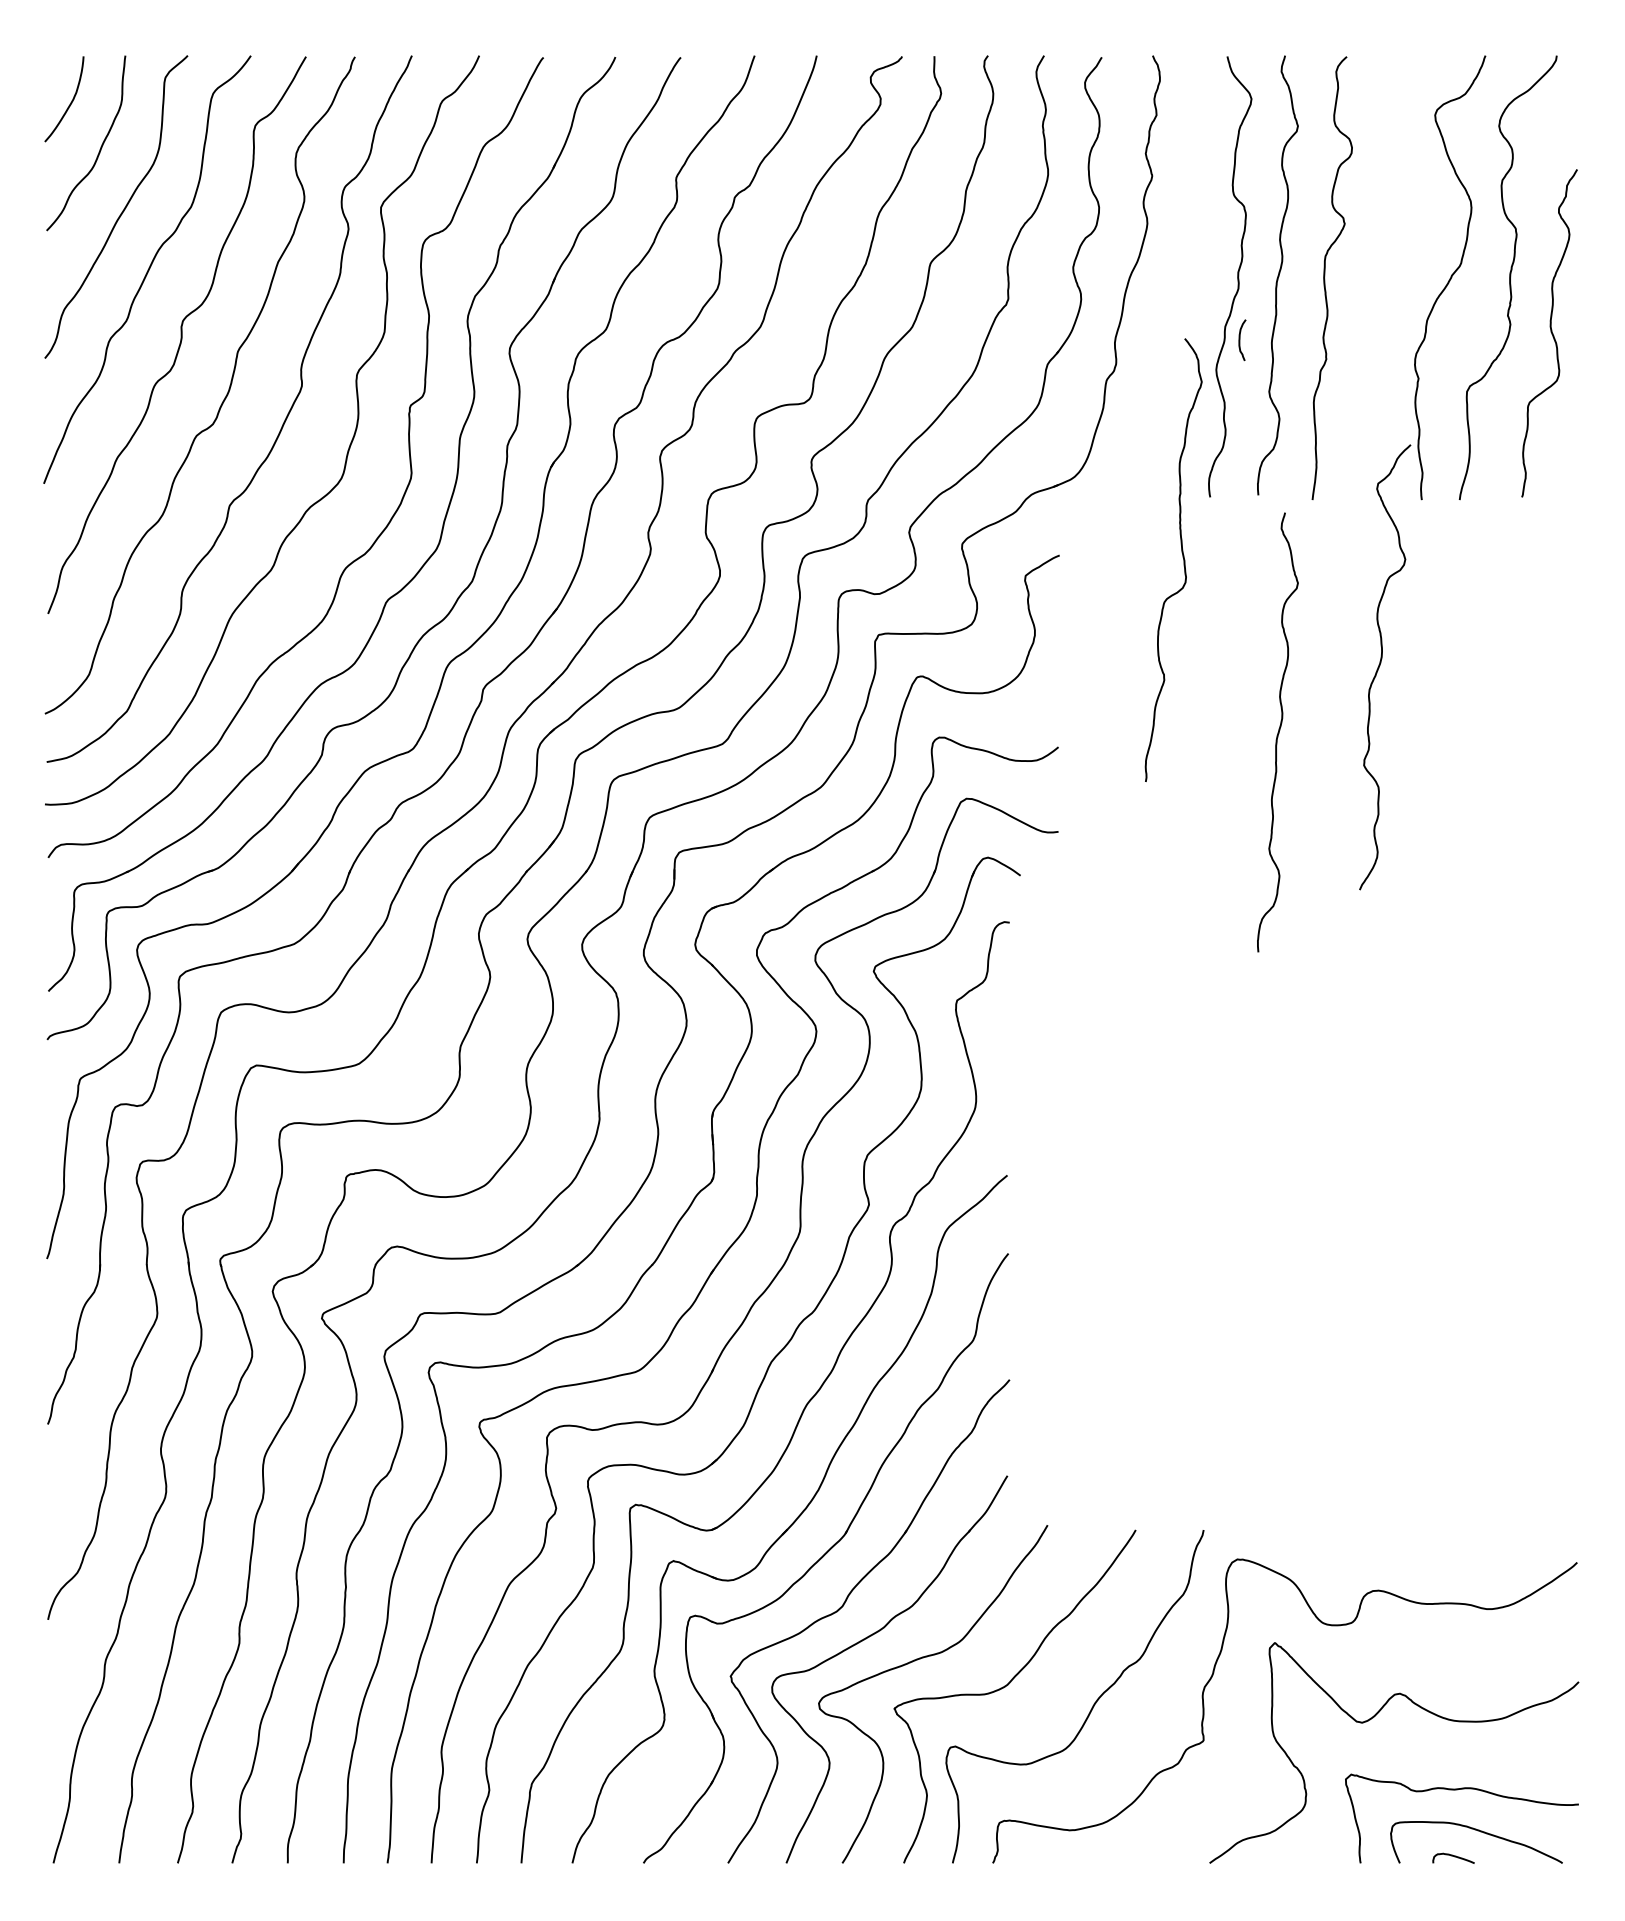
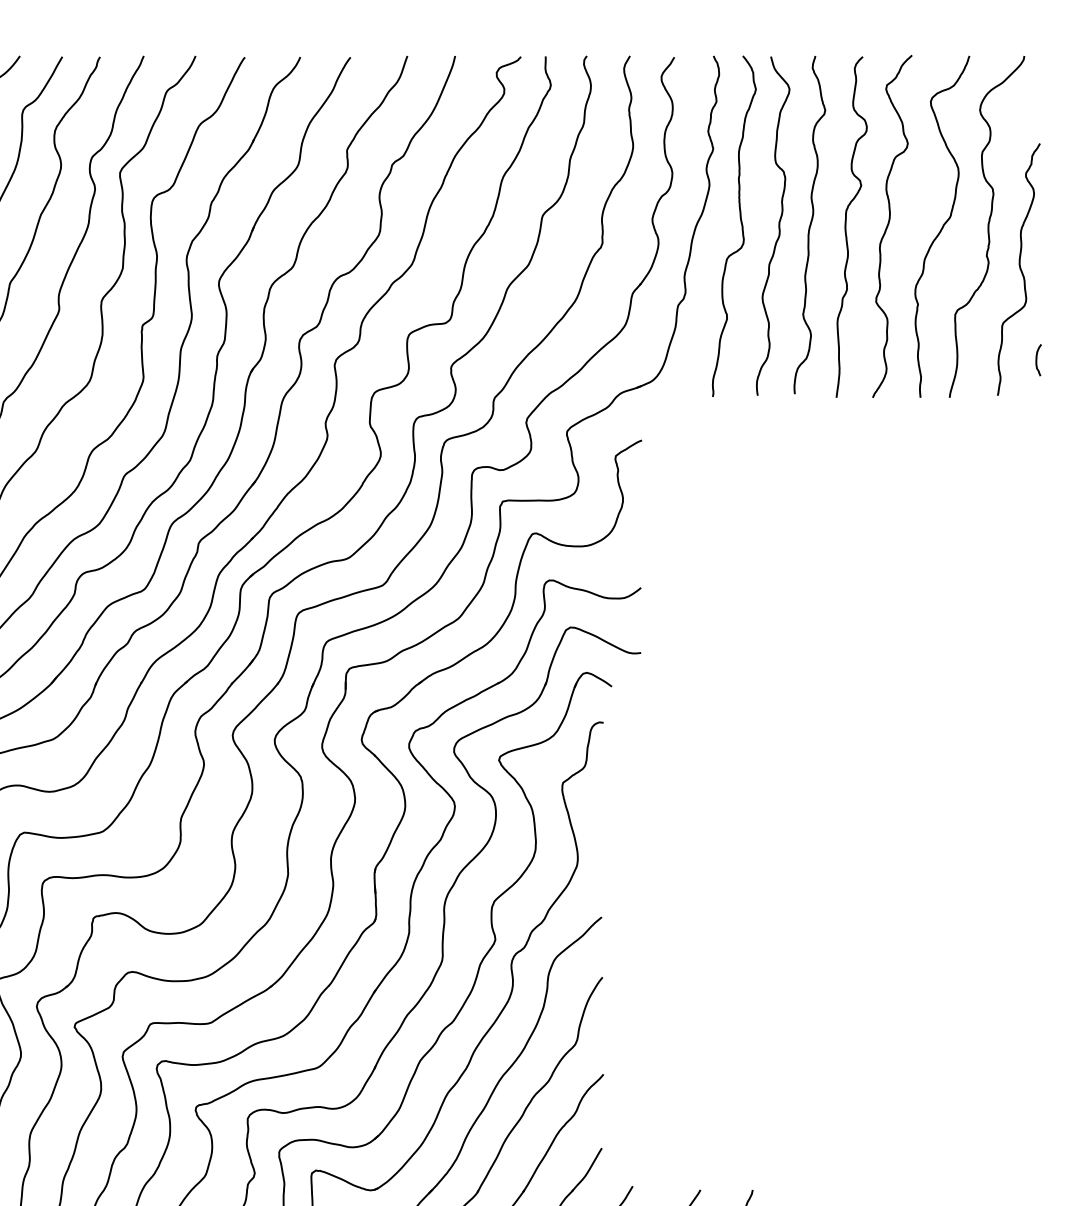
curve: (1240, 340) -> (1037, 360), moved
curve: (1182, 557) -> (741, 224), moved
curve: (1380, 665) -> (888, 225), moved
curve: (1277, 732) -> (809, 576), removed

